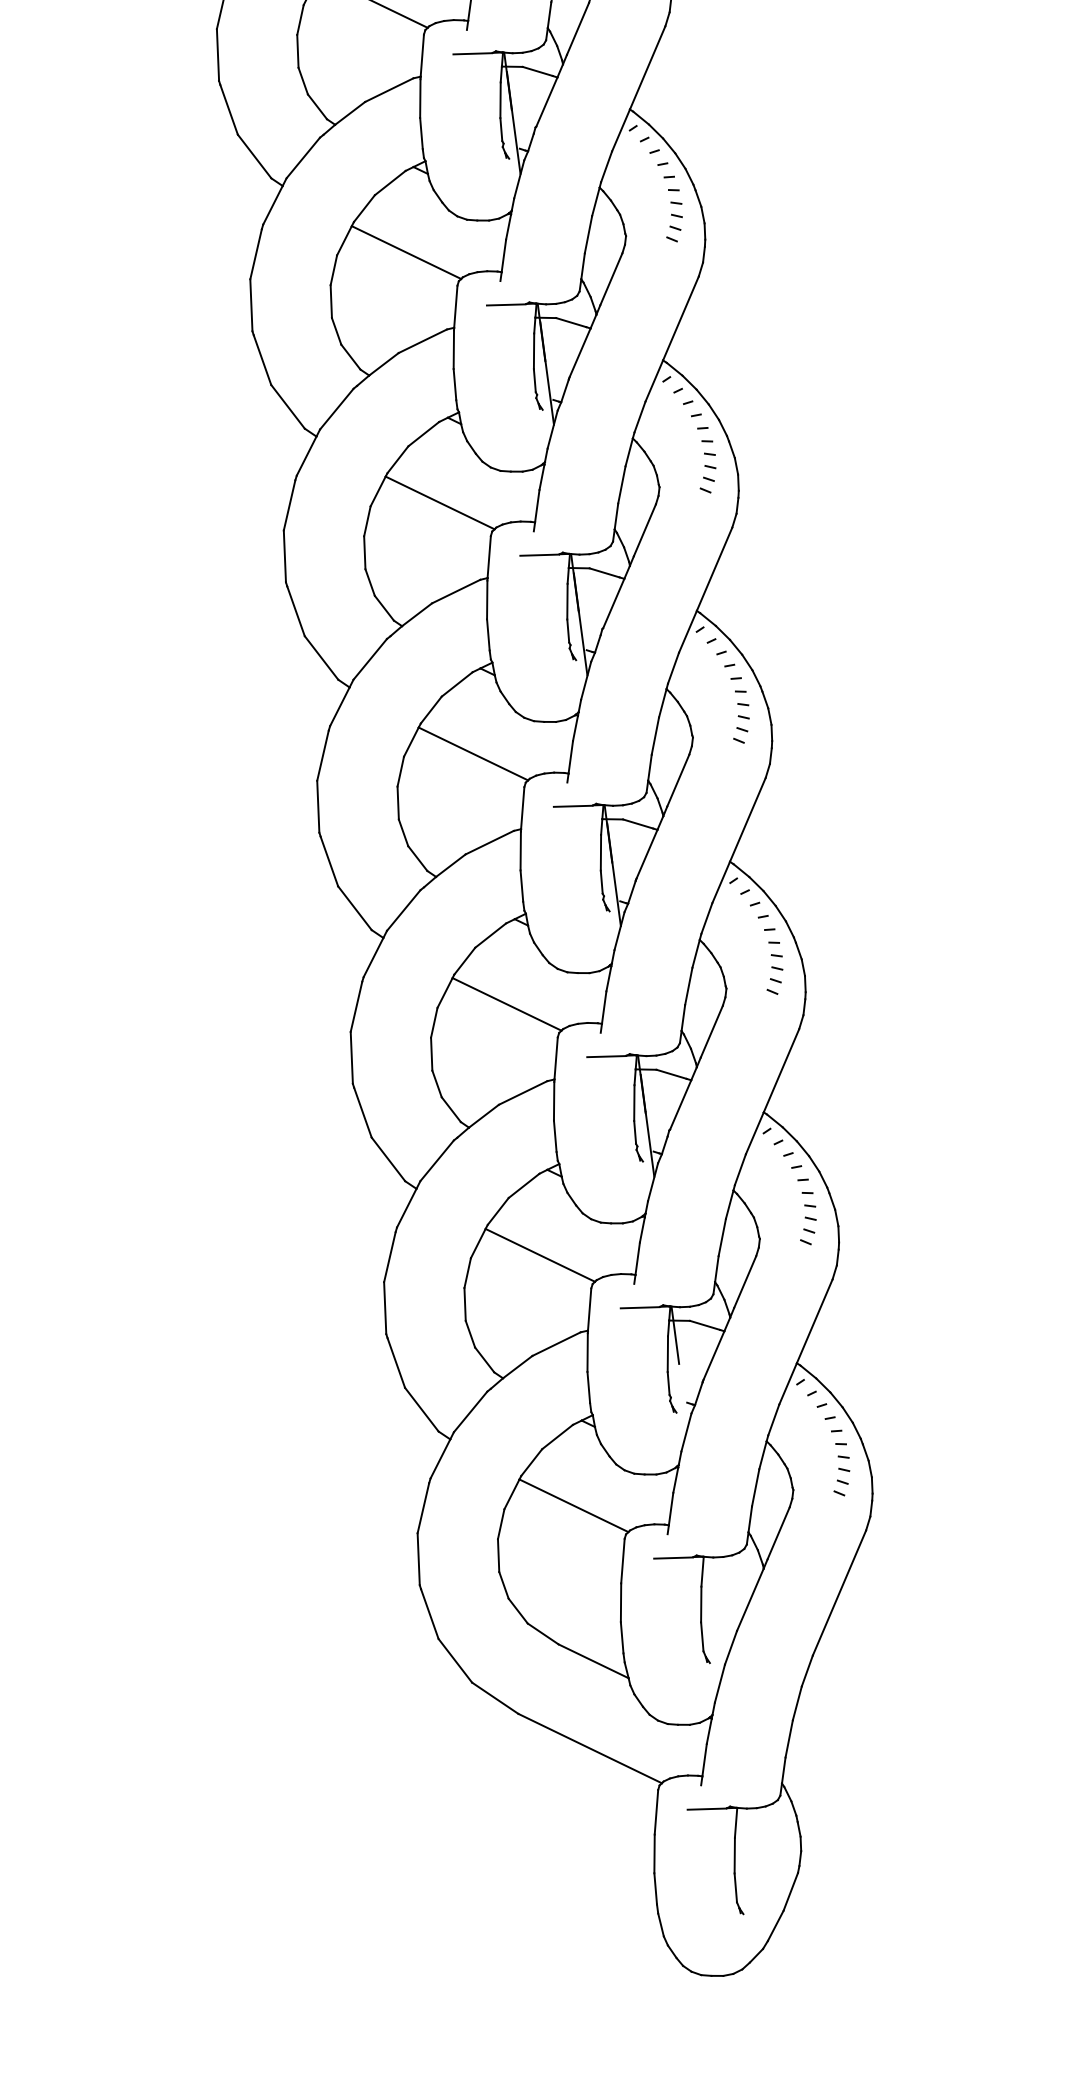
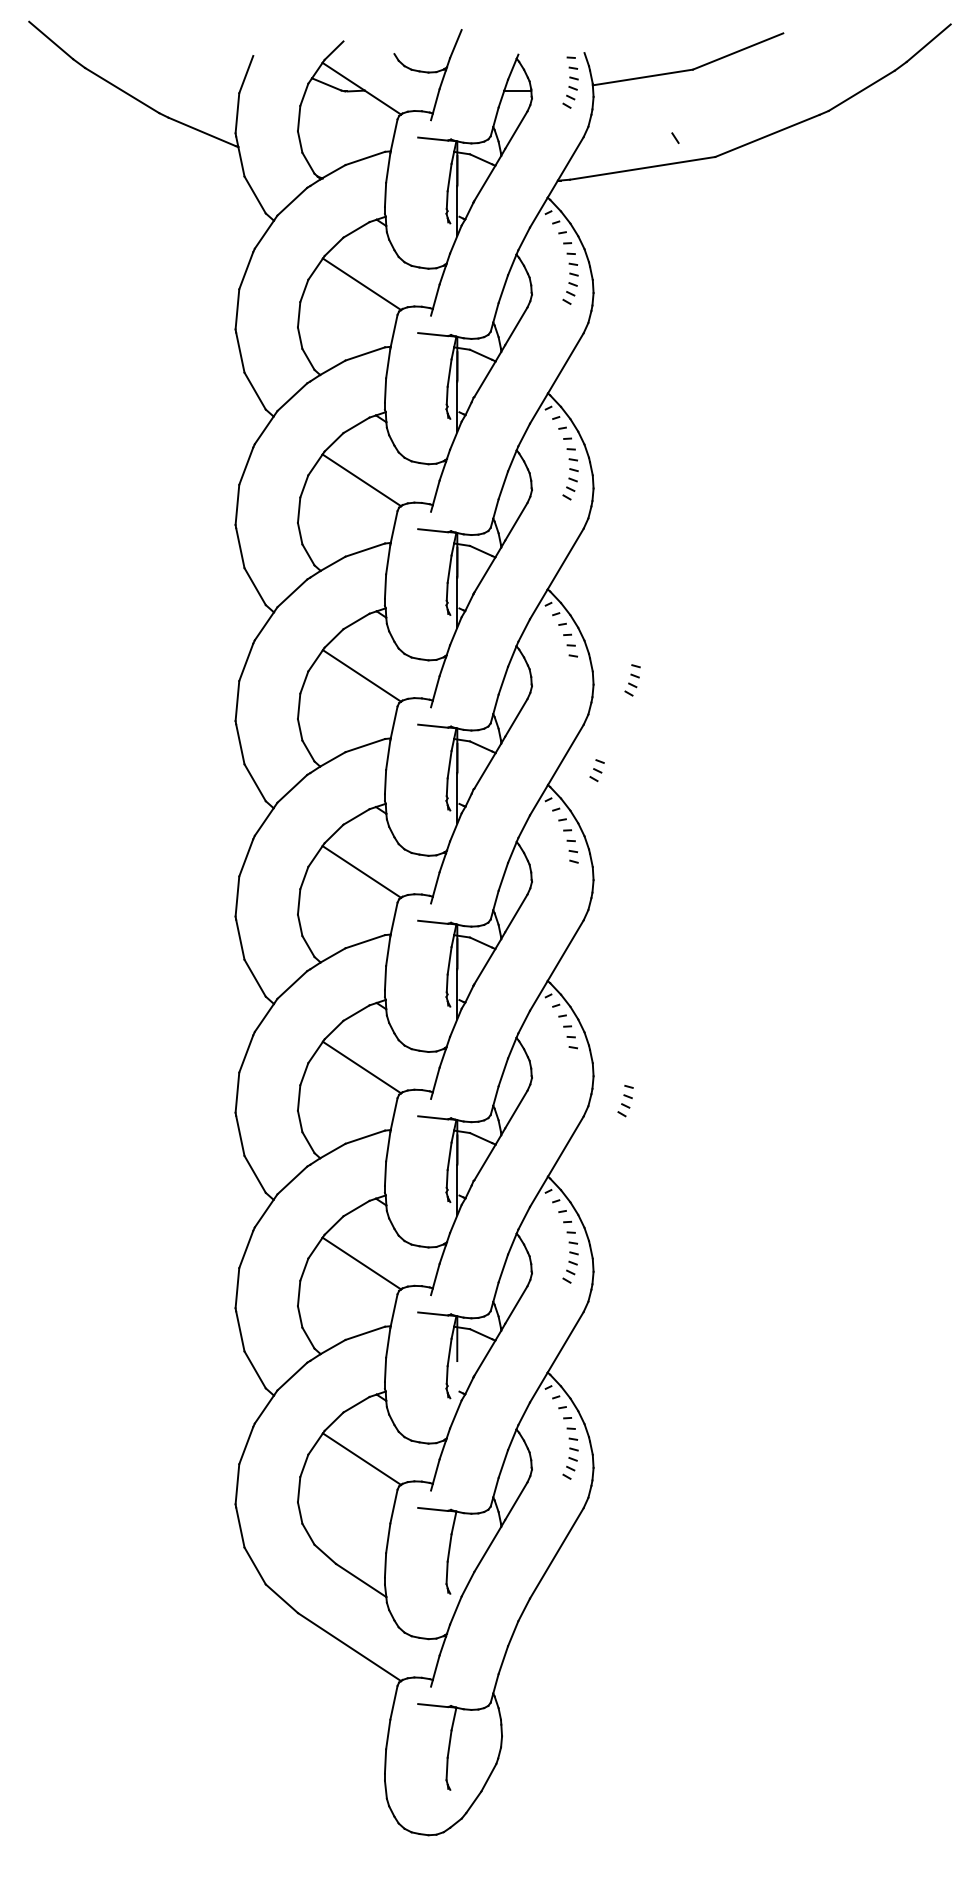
part: (707, 473) -> (632, 680), moved
part: (740, 729) -> (596, 770), moved
part: (774, 975) -> (625, 1101), moved

